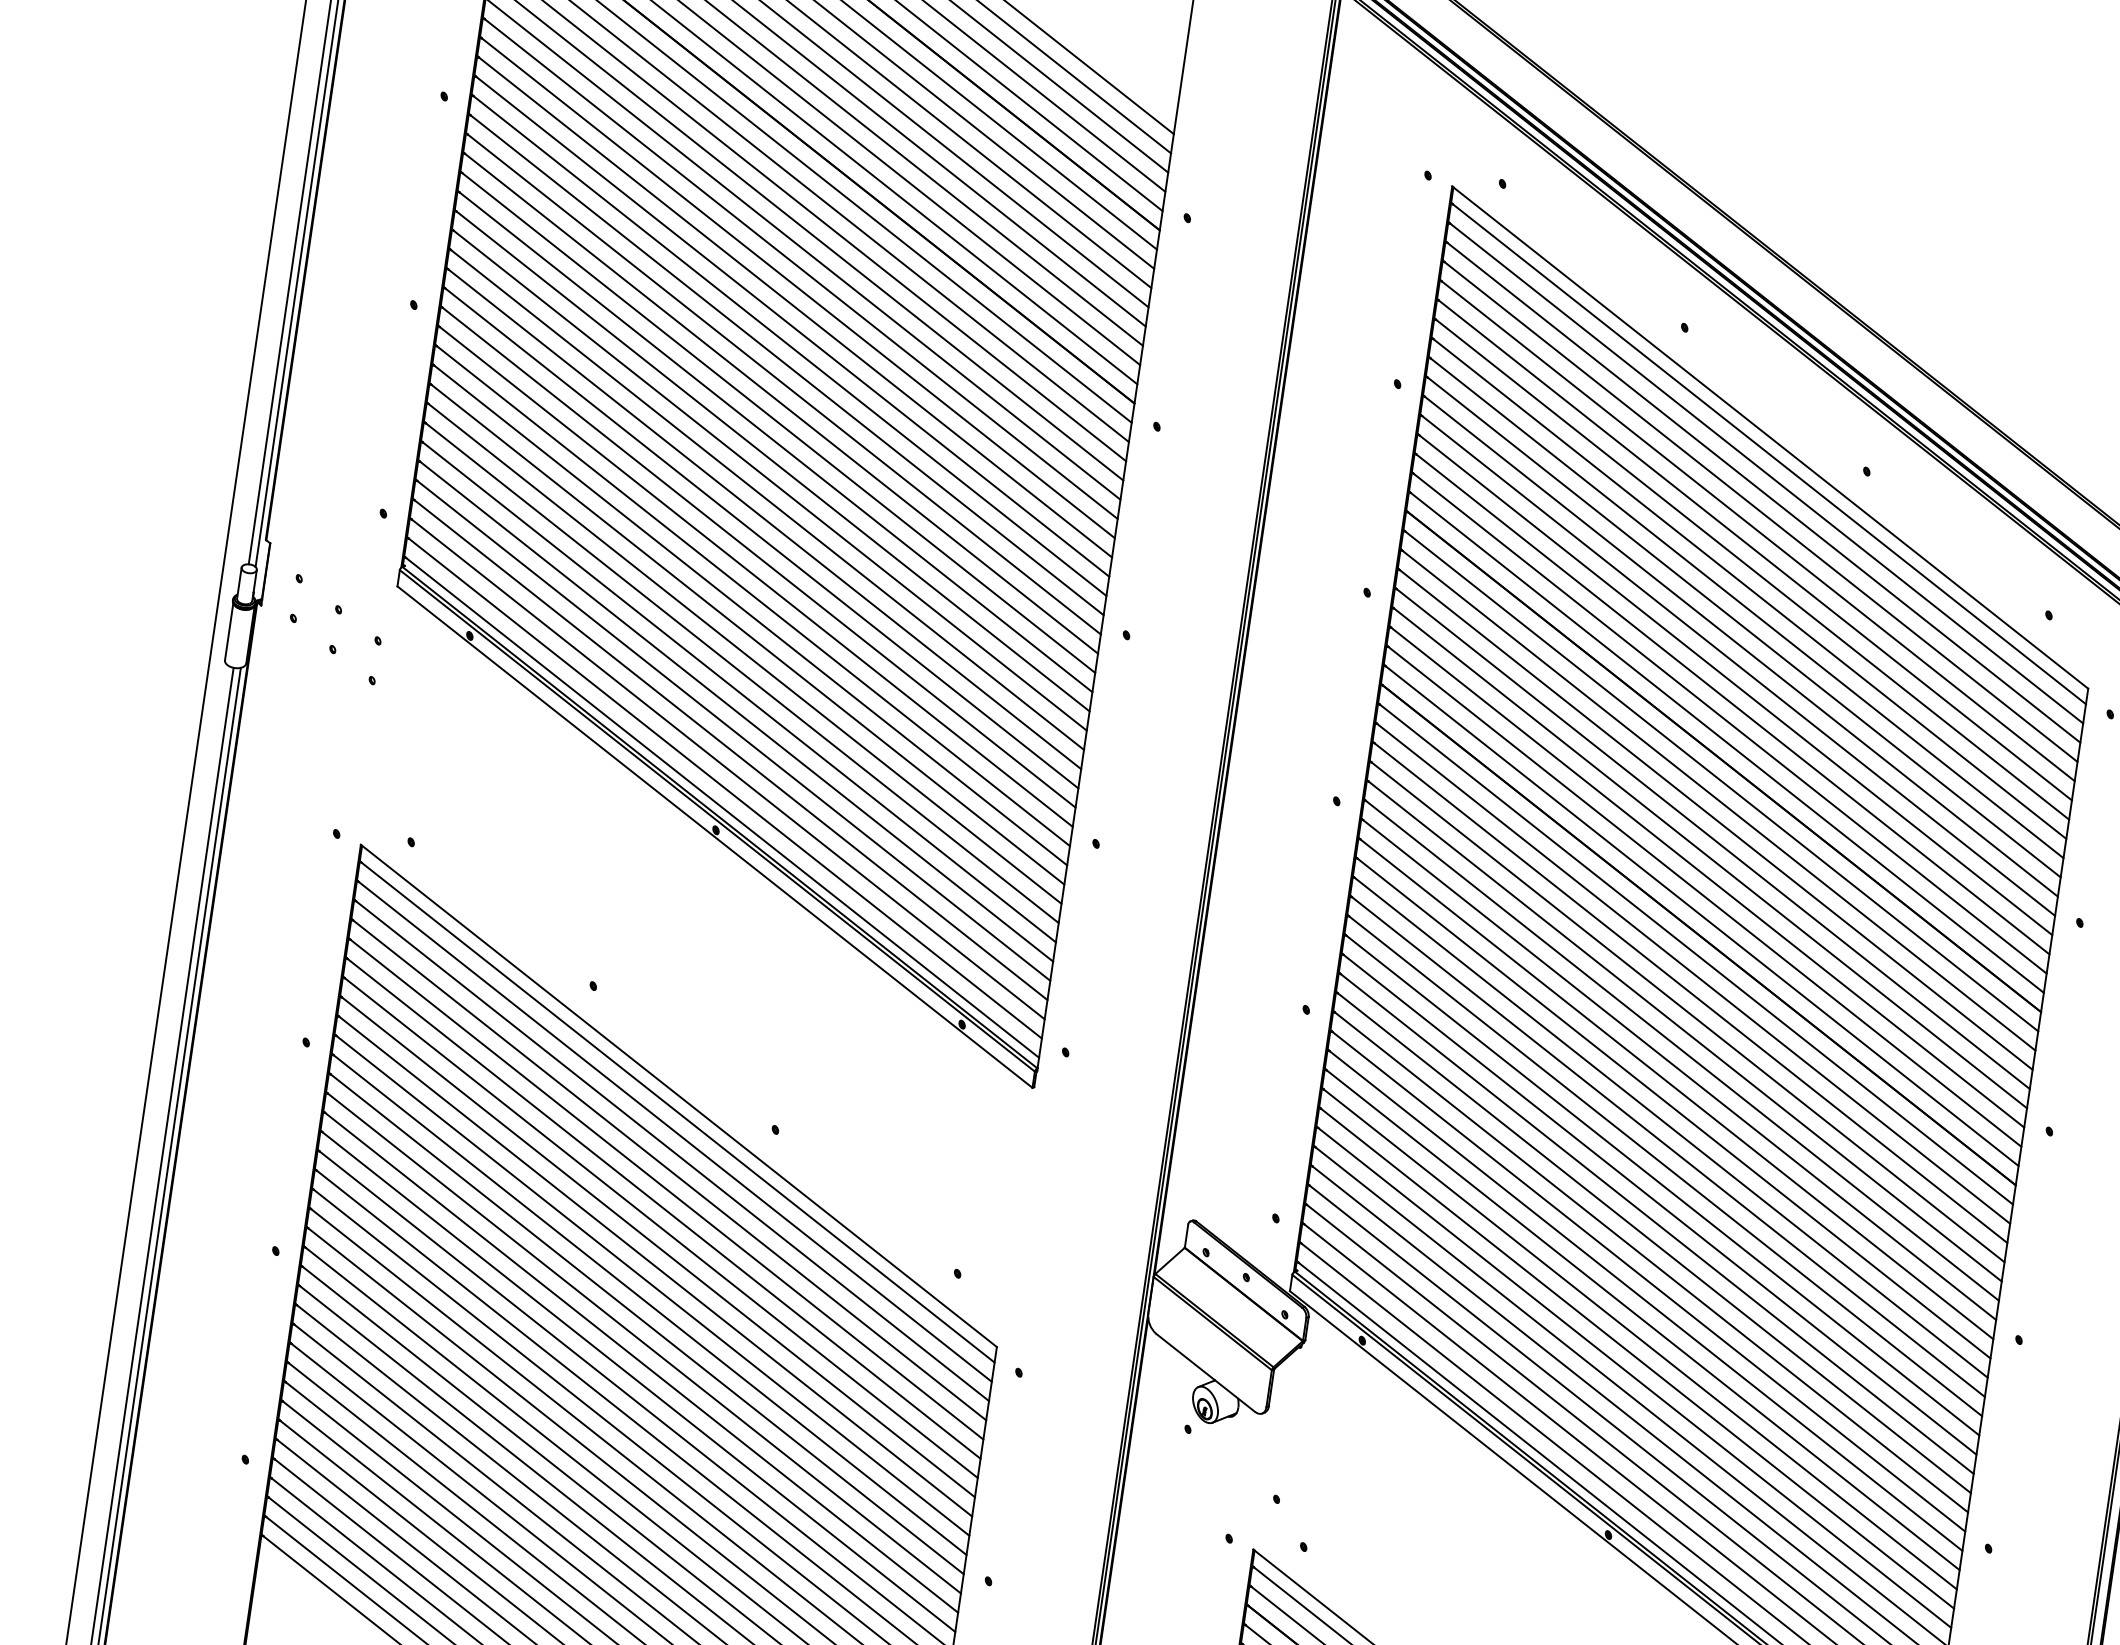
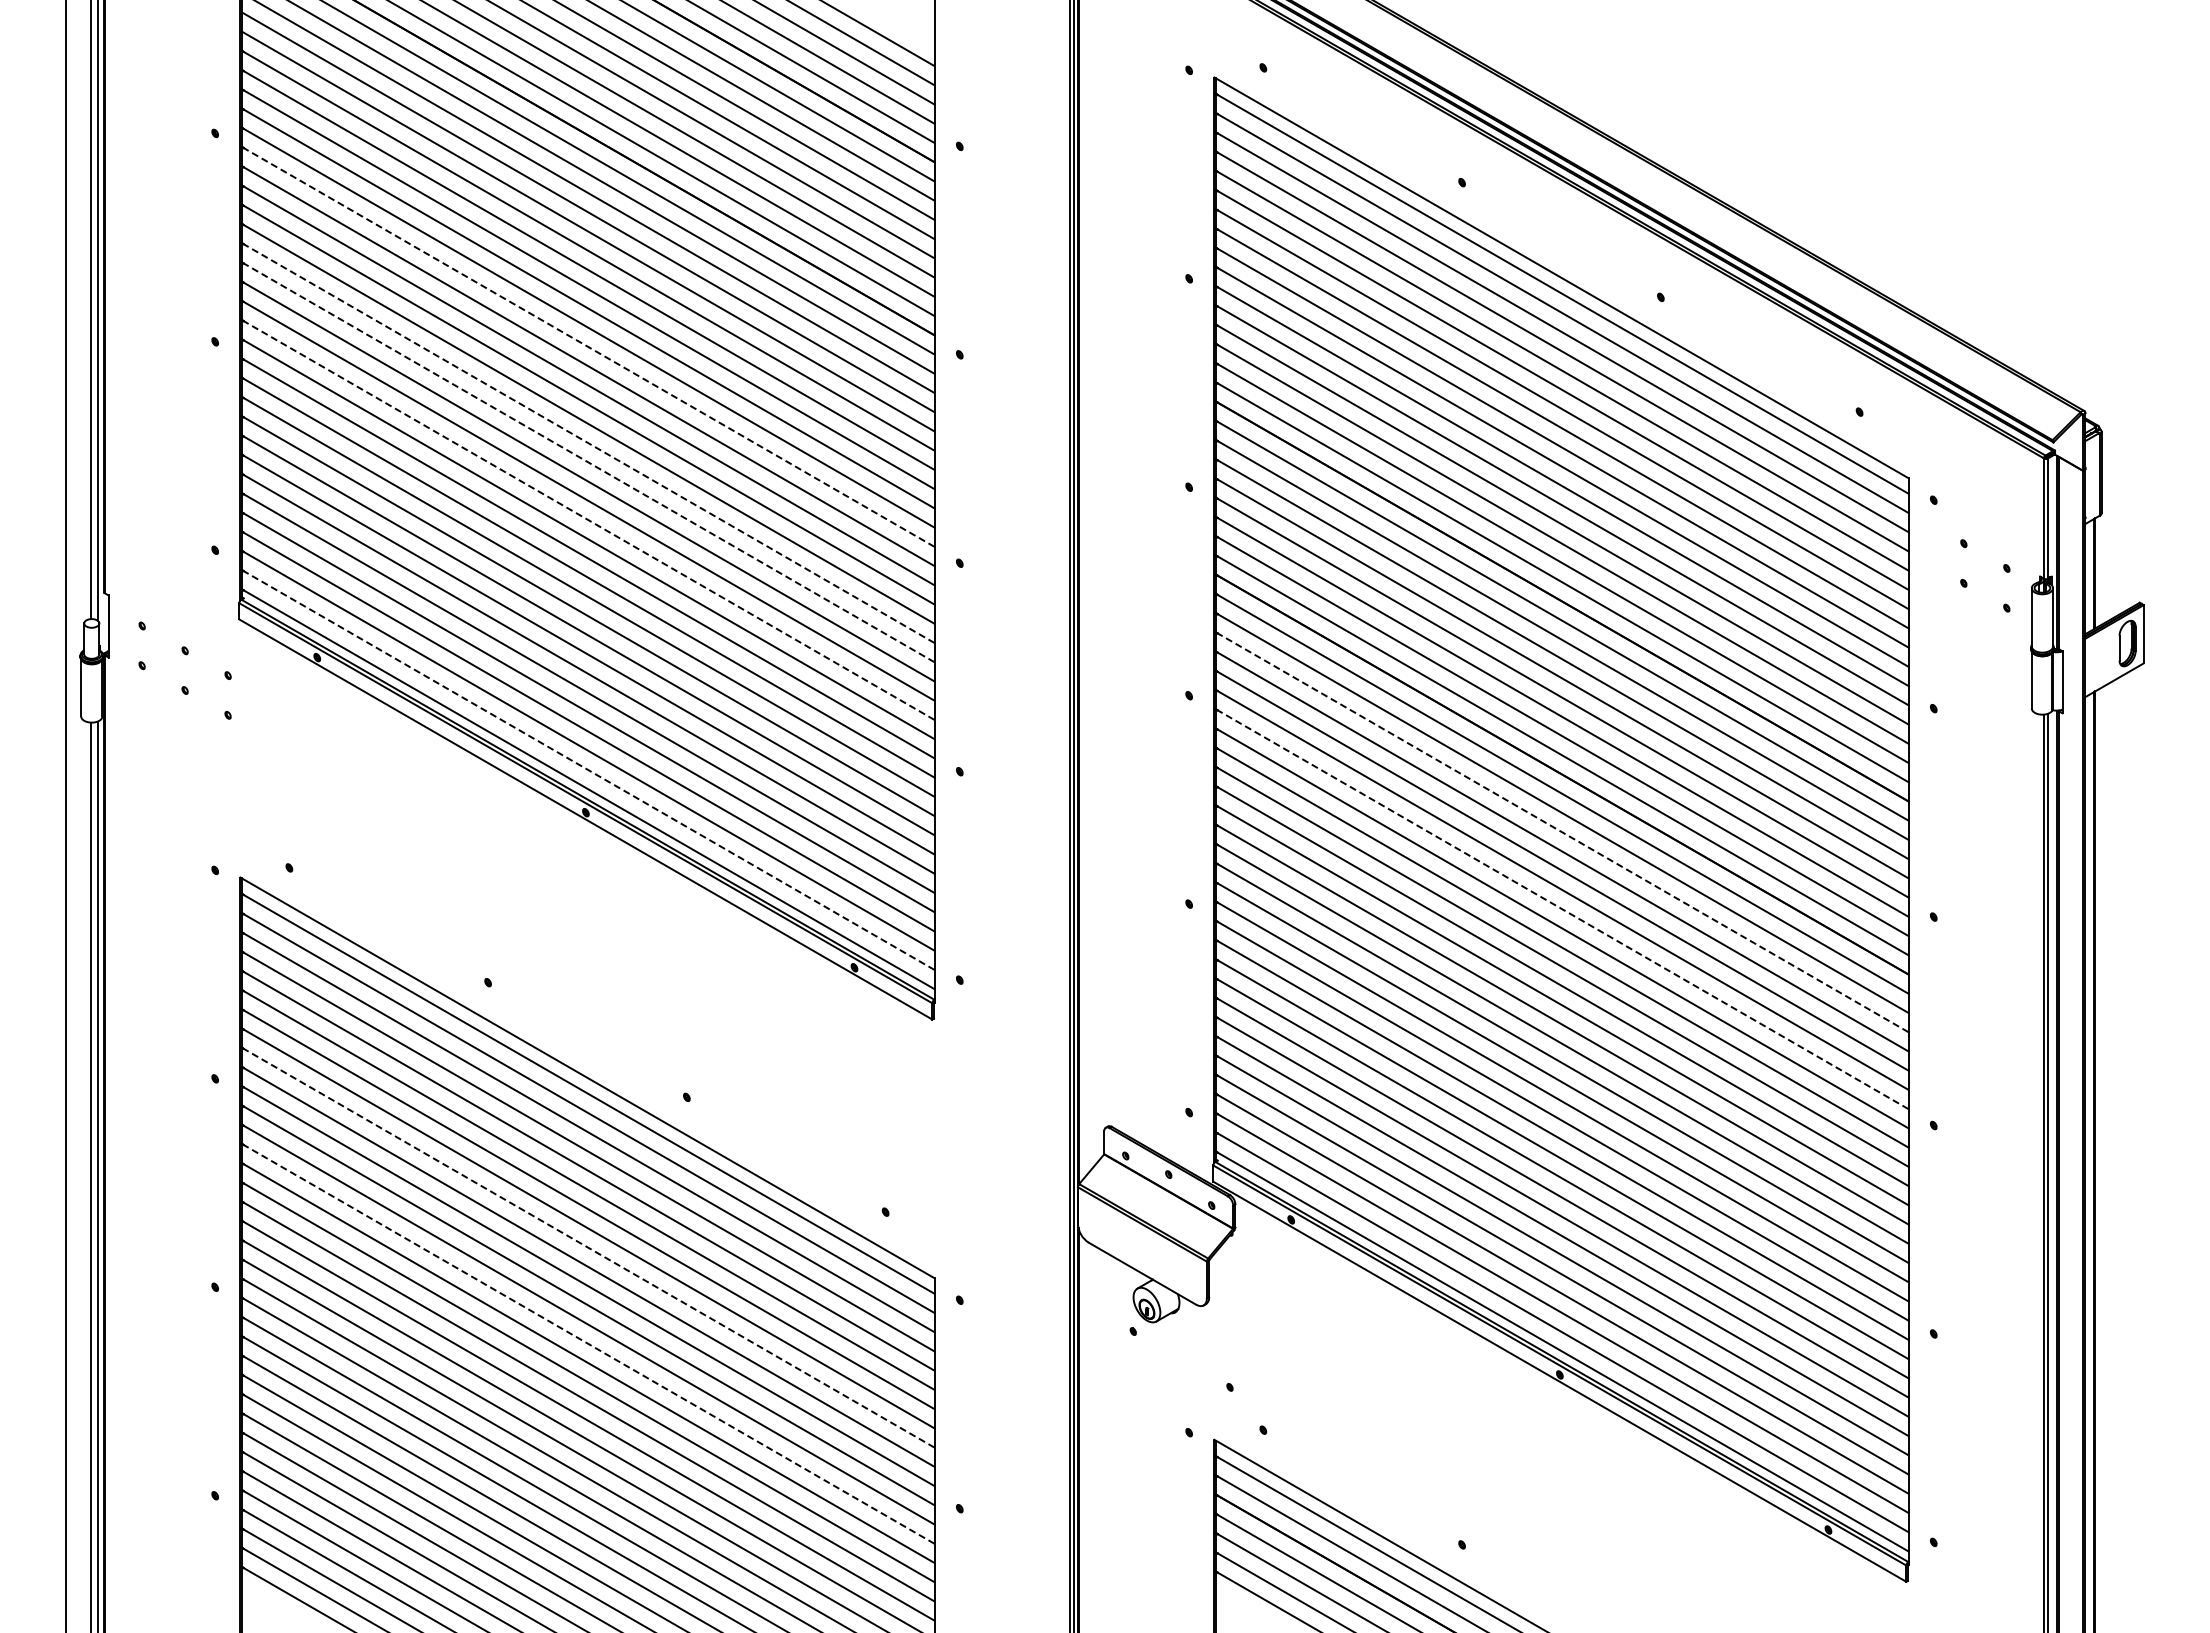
line: (786, 364) -> (588, 346), solid -> dashed
line: (772, 461) -> (588, 443), solid -> dashed
line: (769, 480) -> (588, 462), solid -> dashed
line: (761, 537) -> (588, 519), solid -> dashed
line: (724, 787) -> (588, 769), solid -> dashed
line: (1690, 992) -> (1562, 832), solid -> dashed
line: (1679, 1069) -> (1562, 909), solid -> dashed
line: (655, 1265) -> (588, 1247), solid -> dashed
line: (641, 1361) -> (588, 1343), solid -> dashed

